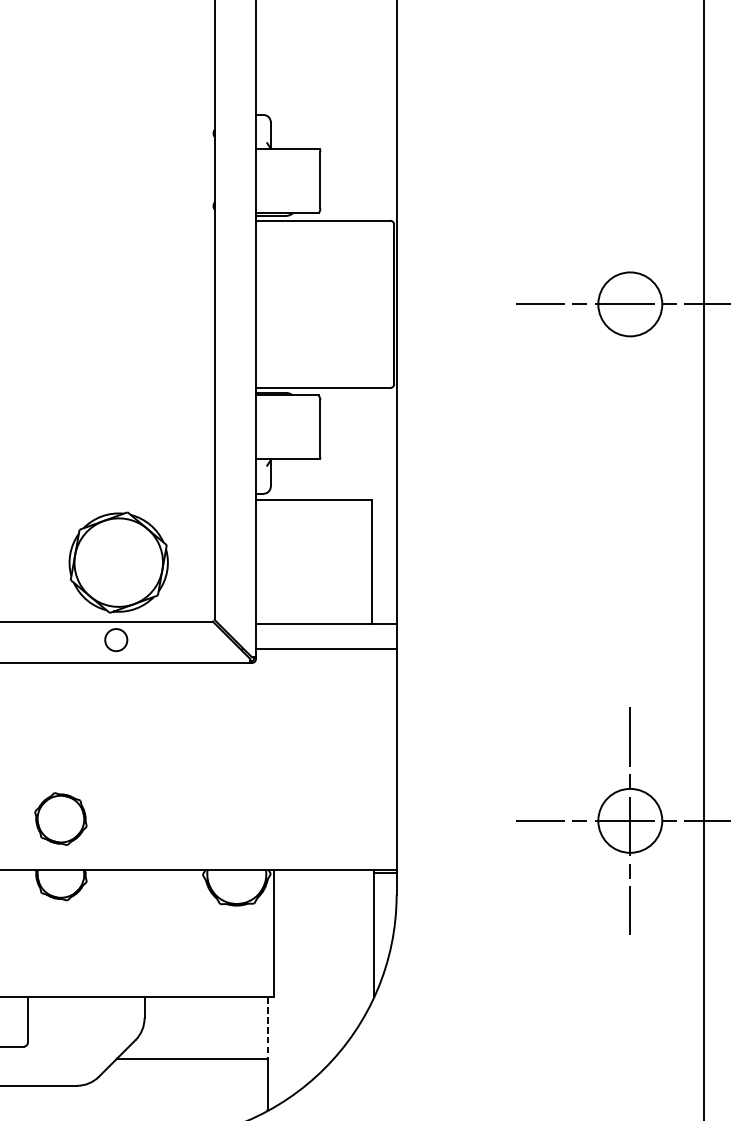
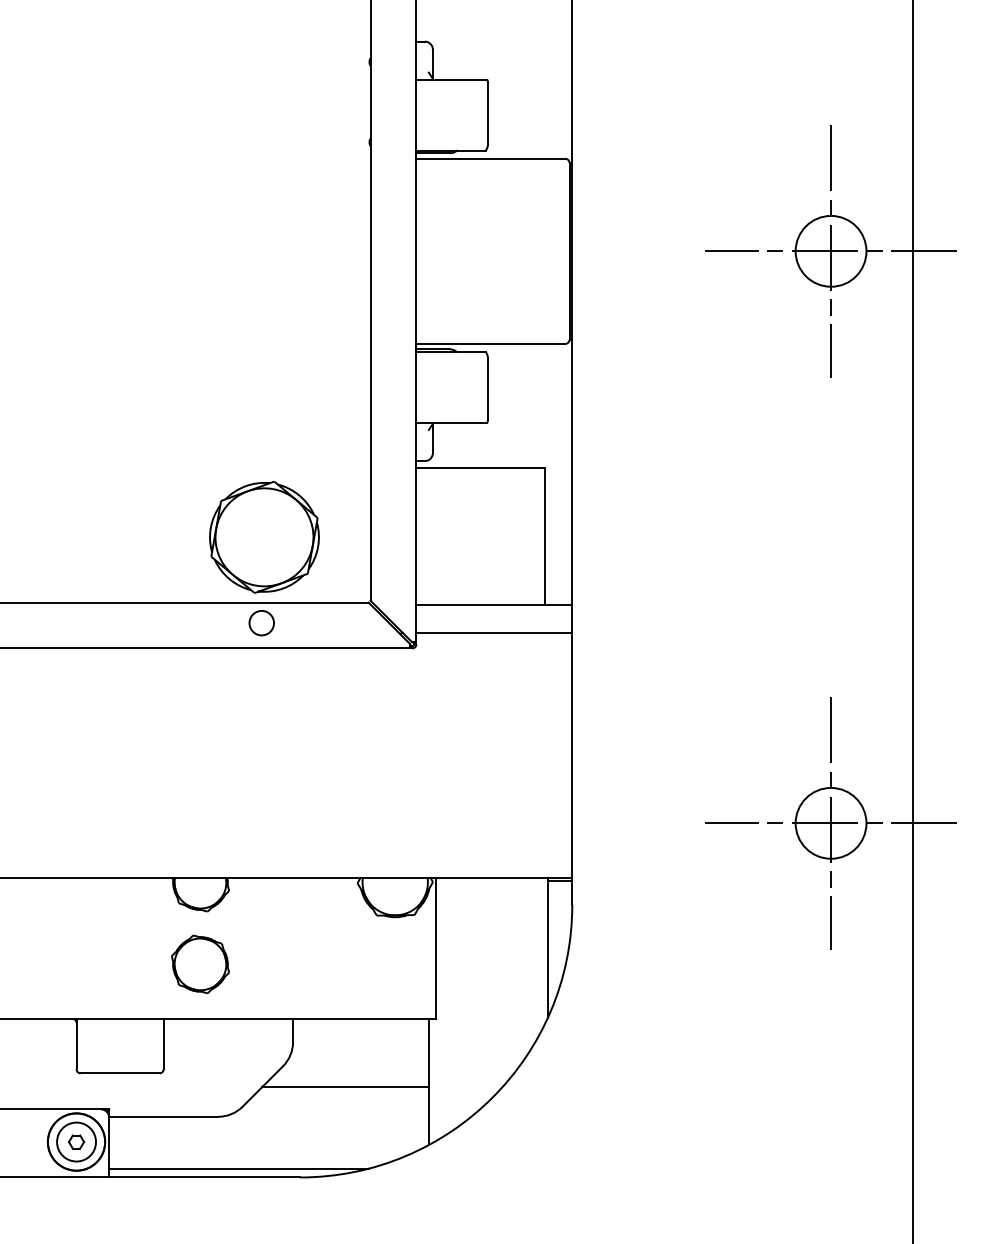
line: (630, 304) -> (831, 251), added
part: (60, 819) -> (200, 964), moved
line: (267, 1028) -> (429, 1053), dashed -> solid

